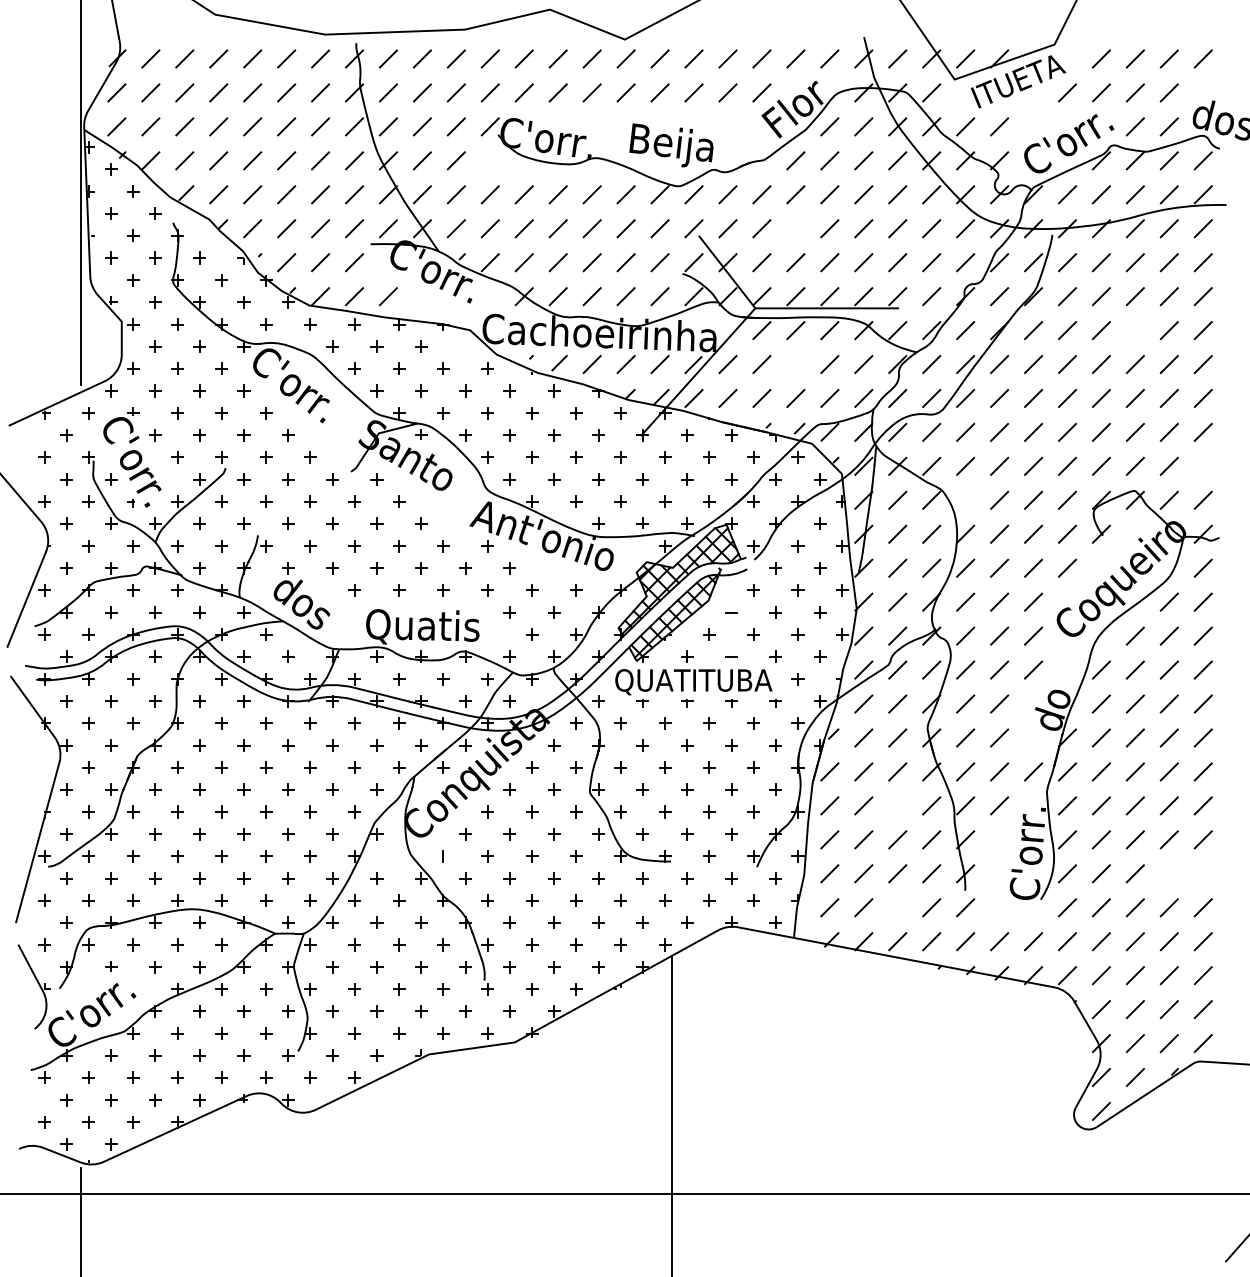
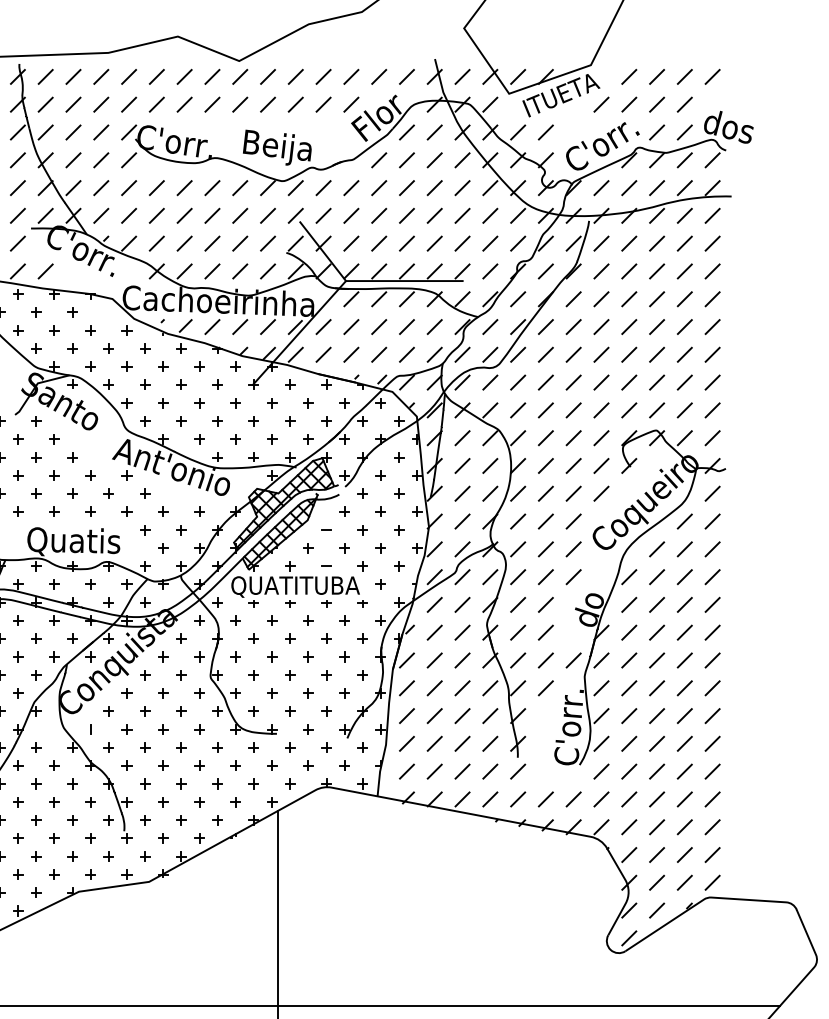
line: (489, 160) -> (128, 160), added
line: (795, 228) -> (378, 215), added
line: (1134, 330) -> (656, 299), added
line: (795, 364) -> (378, 327), added
line: (1202, 465) -> (711, 409), added
line: (965, 499) -> (518, 437), added
line: (897, 805) -> (462, 687), added
line: (1168, 873) -> (684, 743), added
line: (1202, 873) -> (711, 743), added
line: (897, 907) -> (462, 771), added

